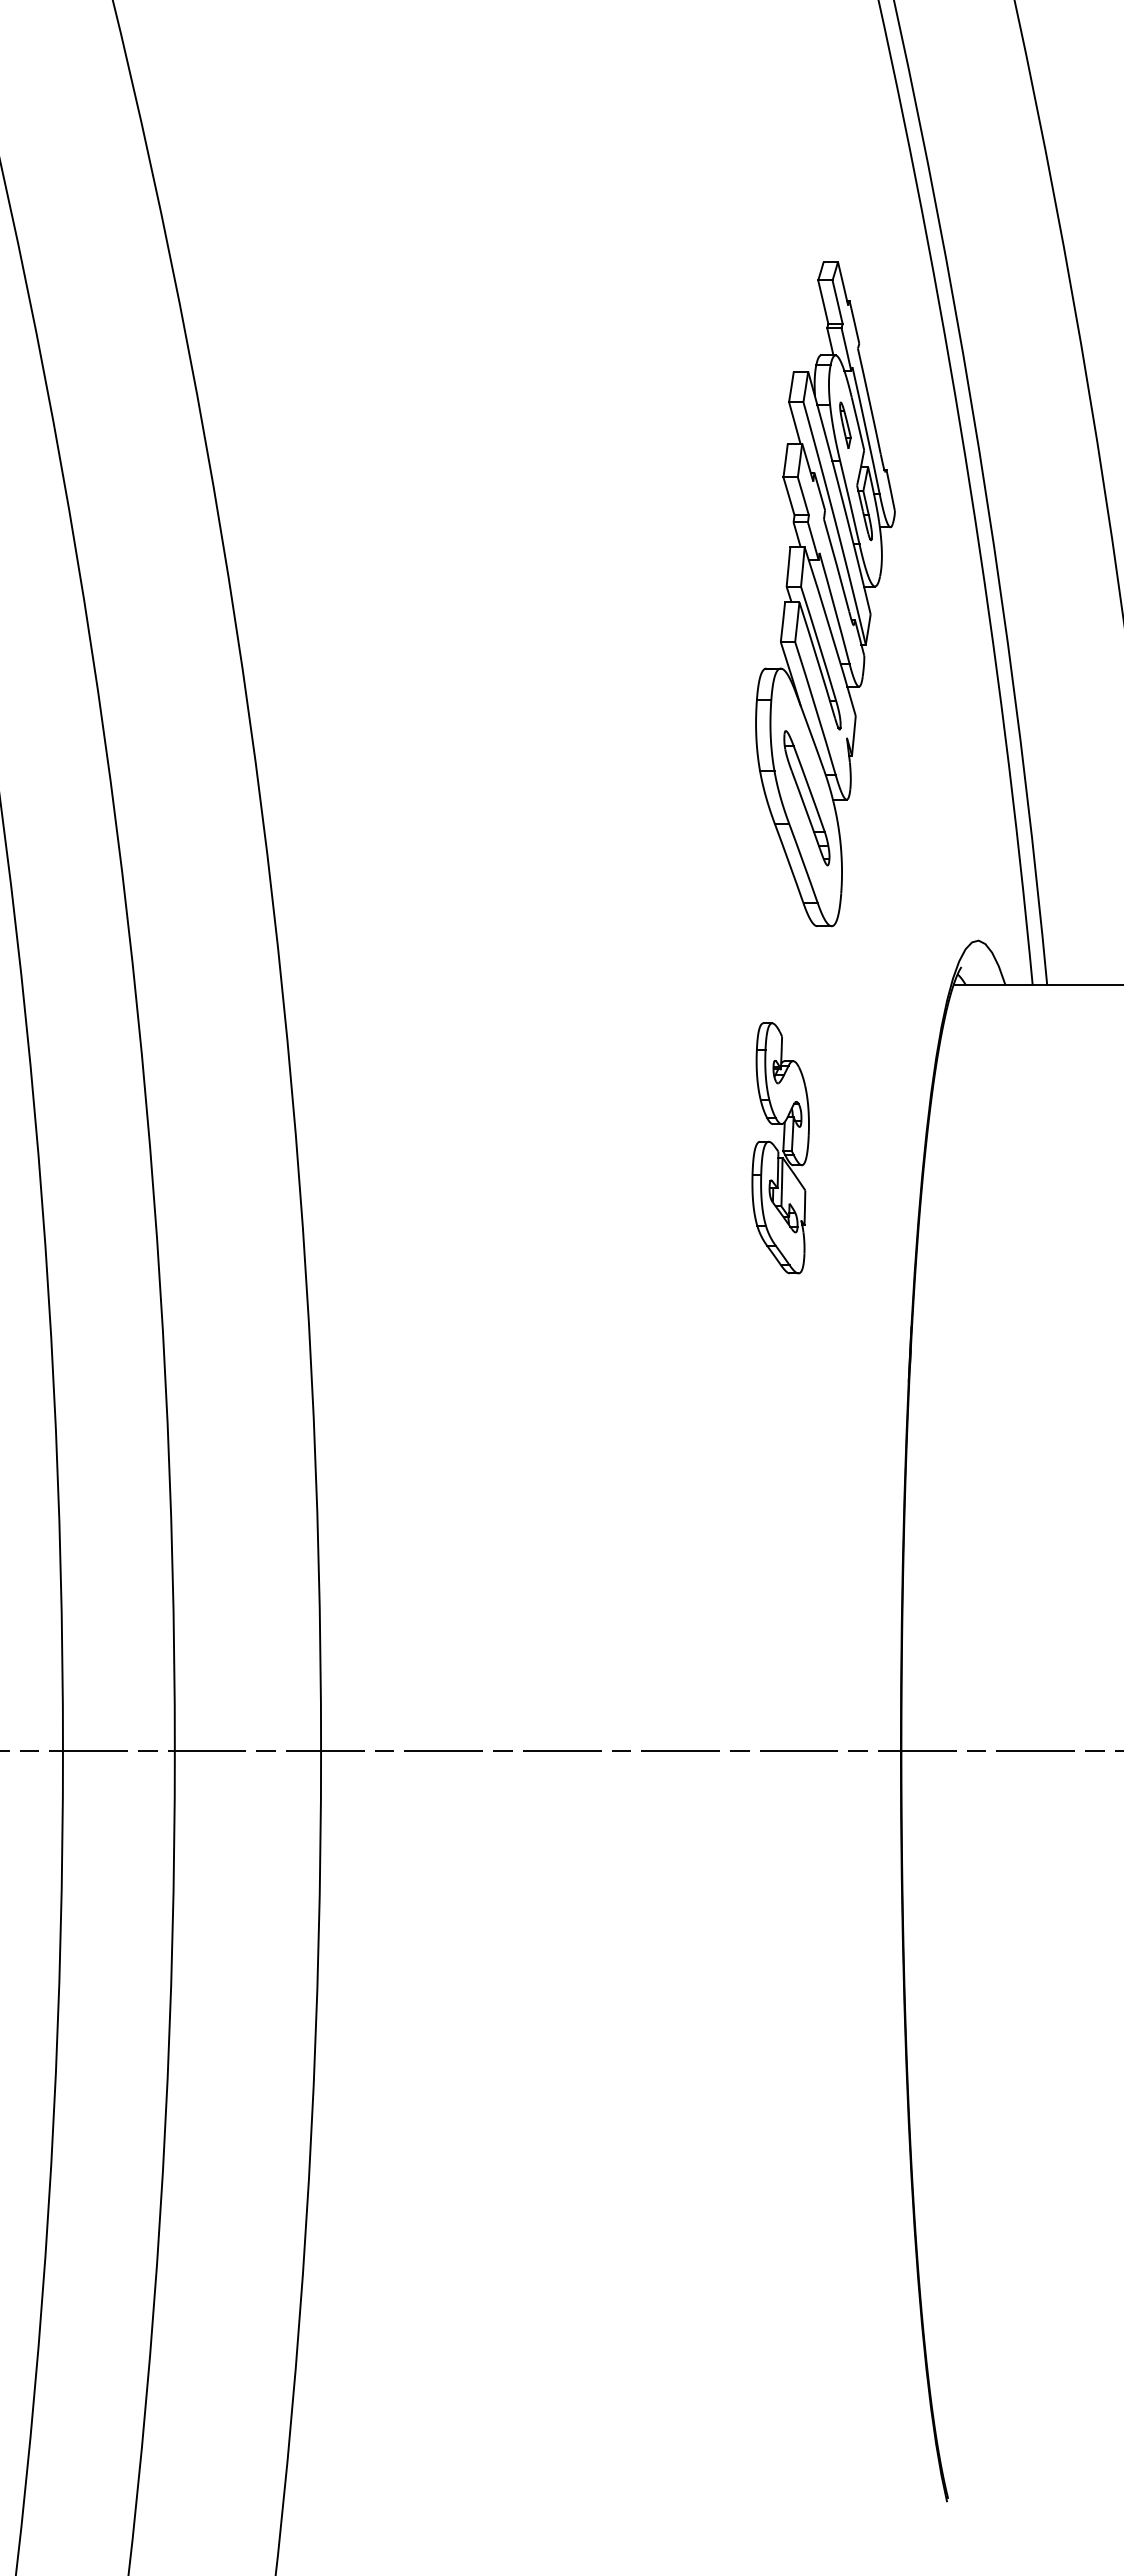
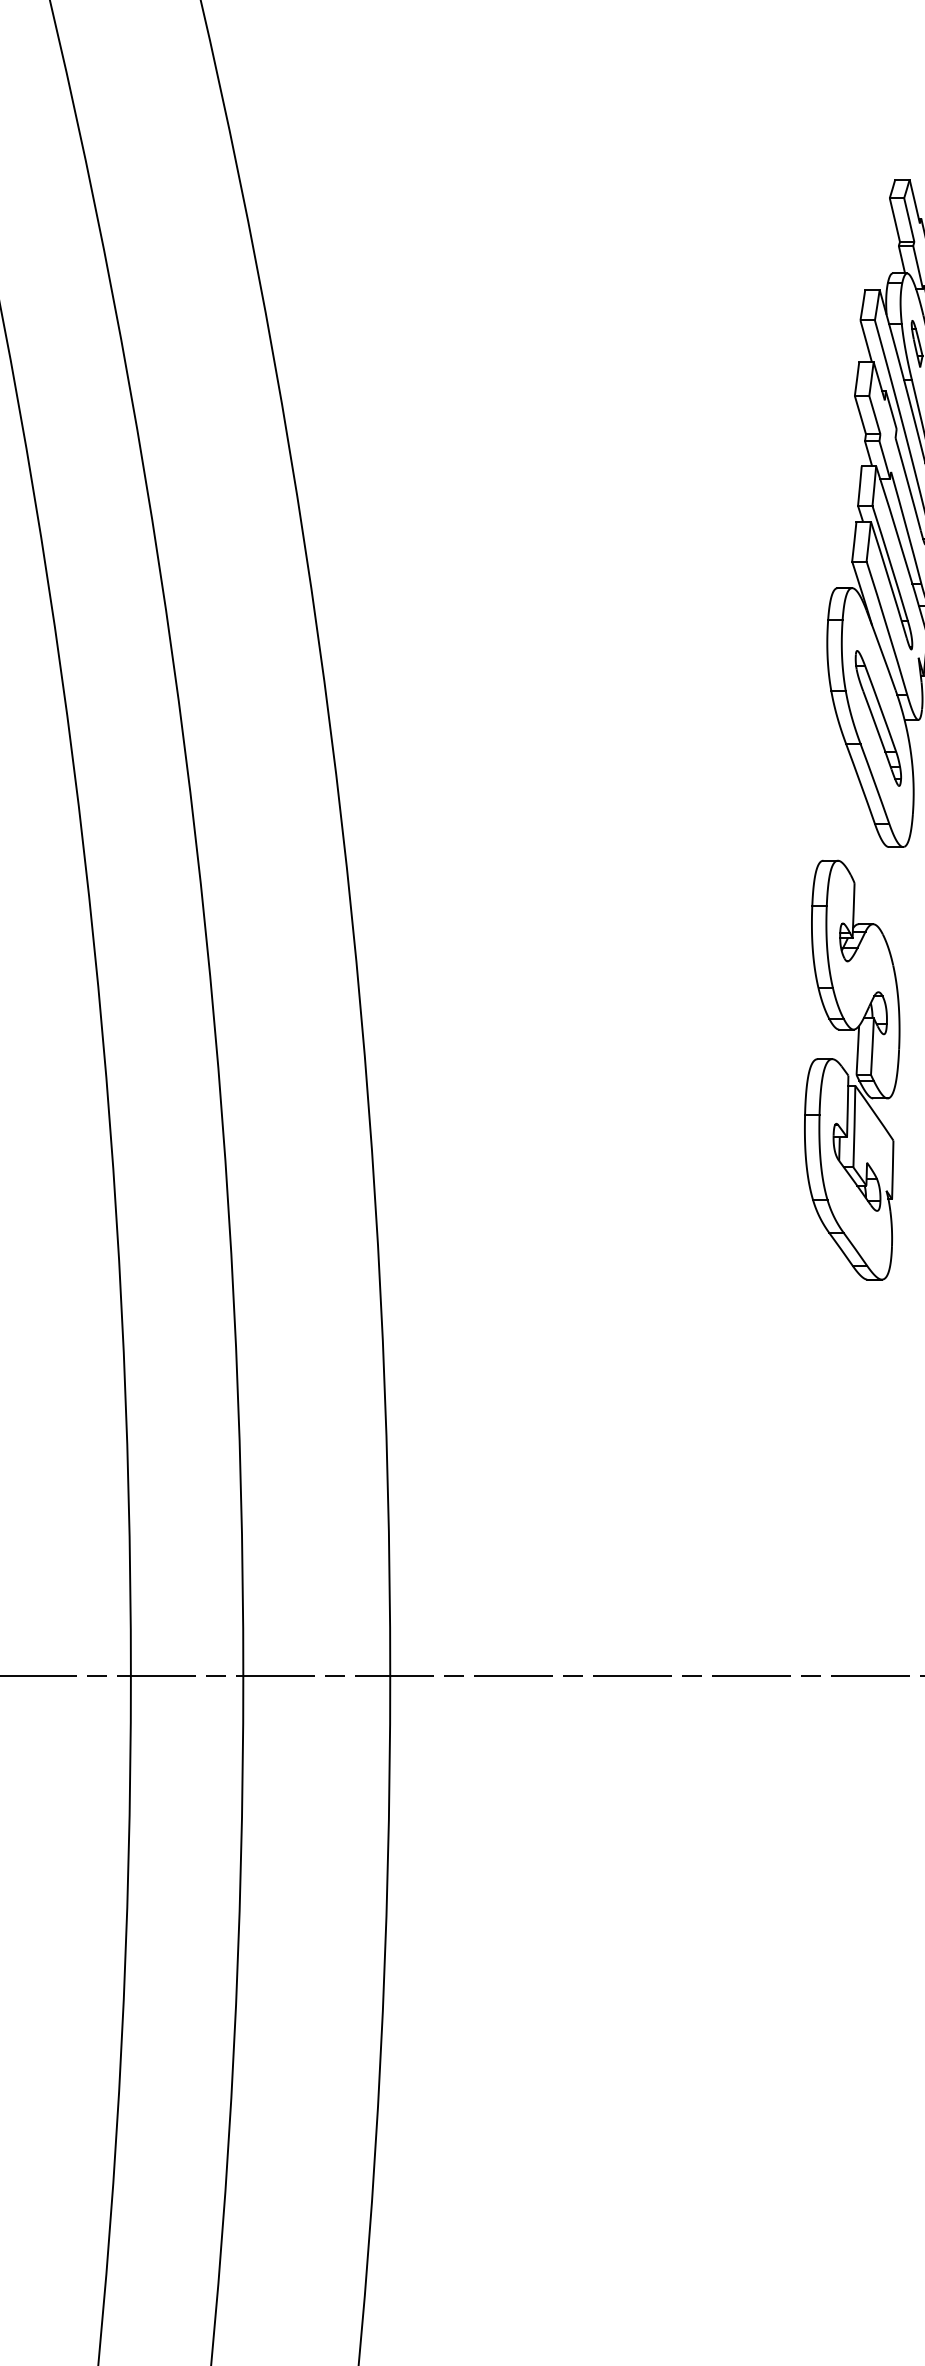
part: (780, 1148) -> (851, 1070), size x1.67

